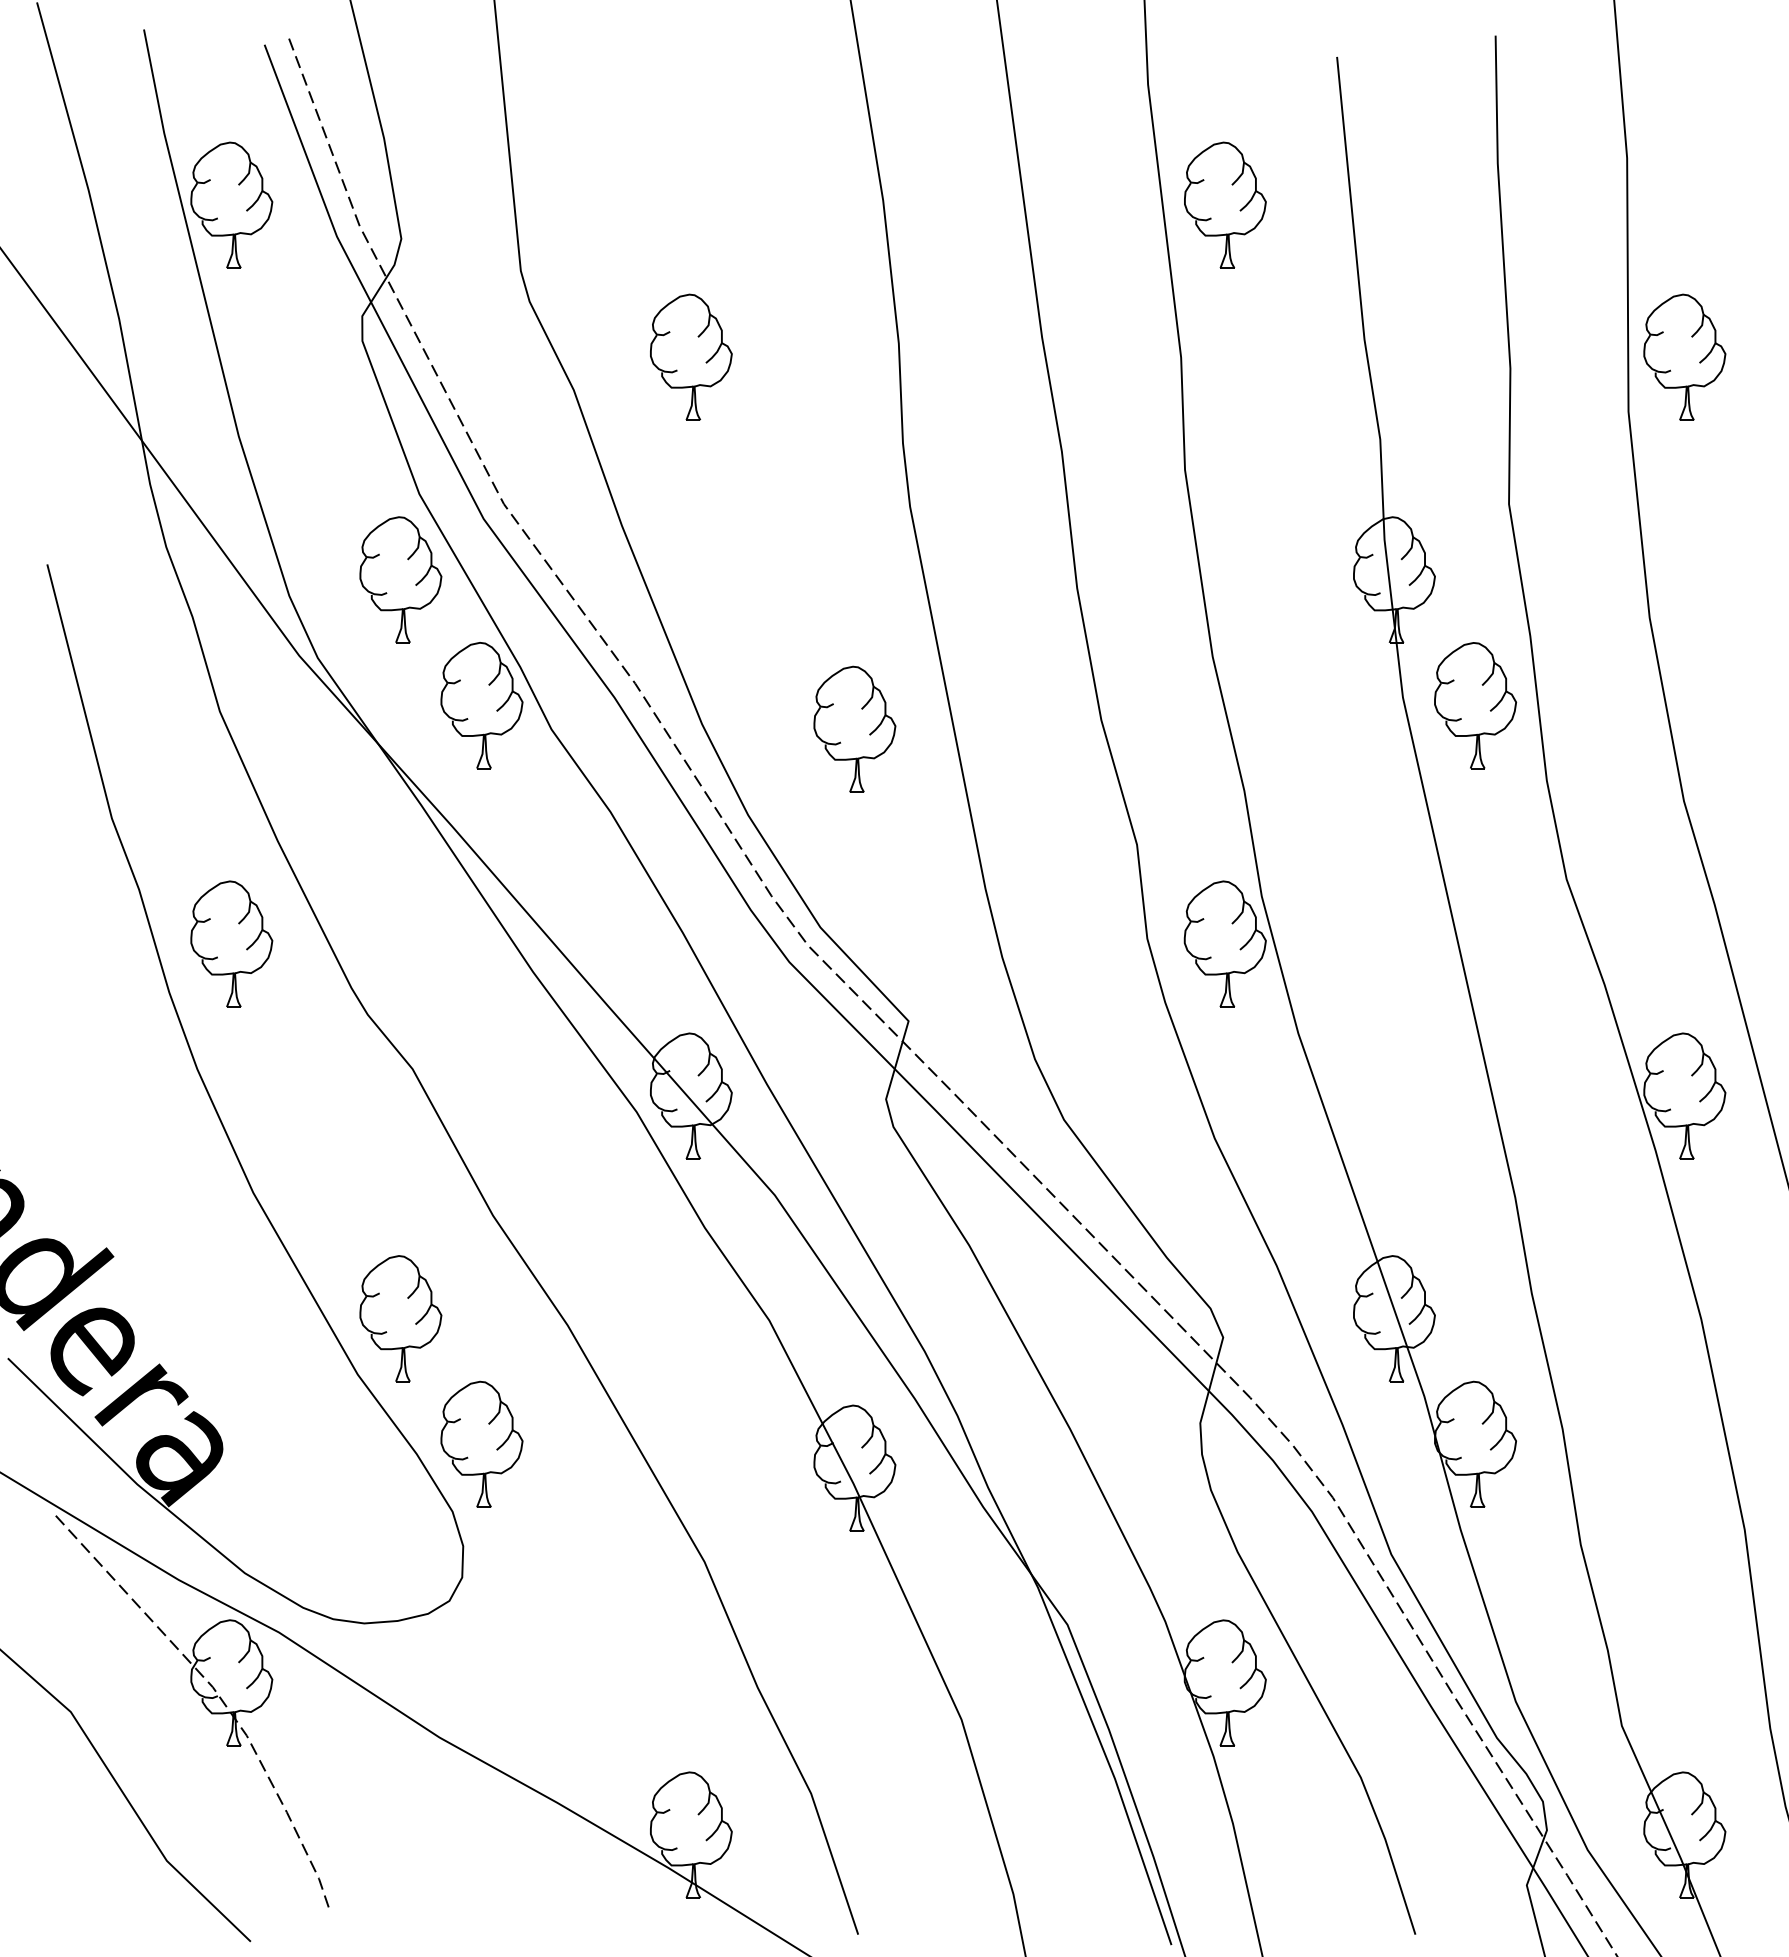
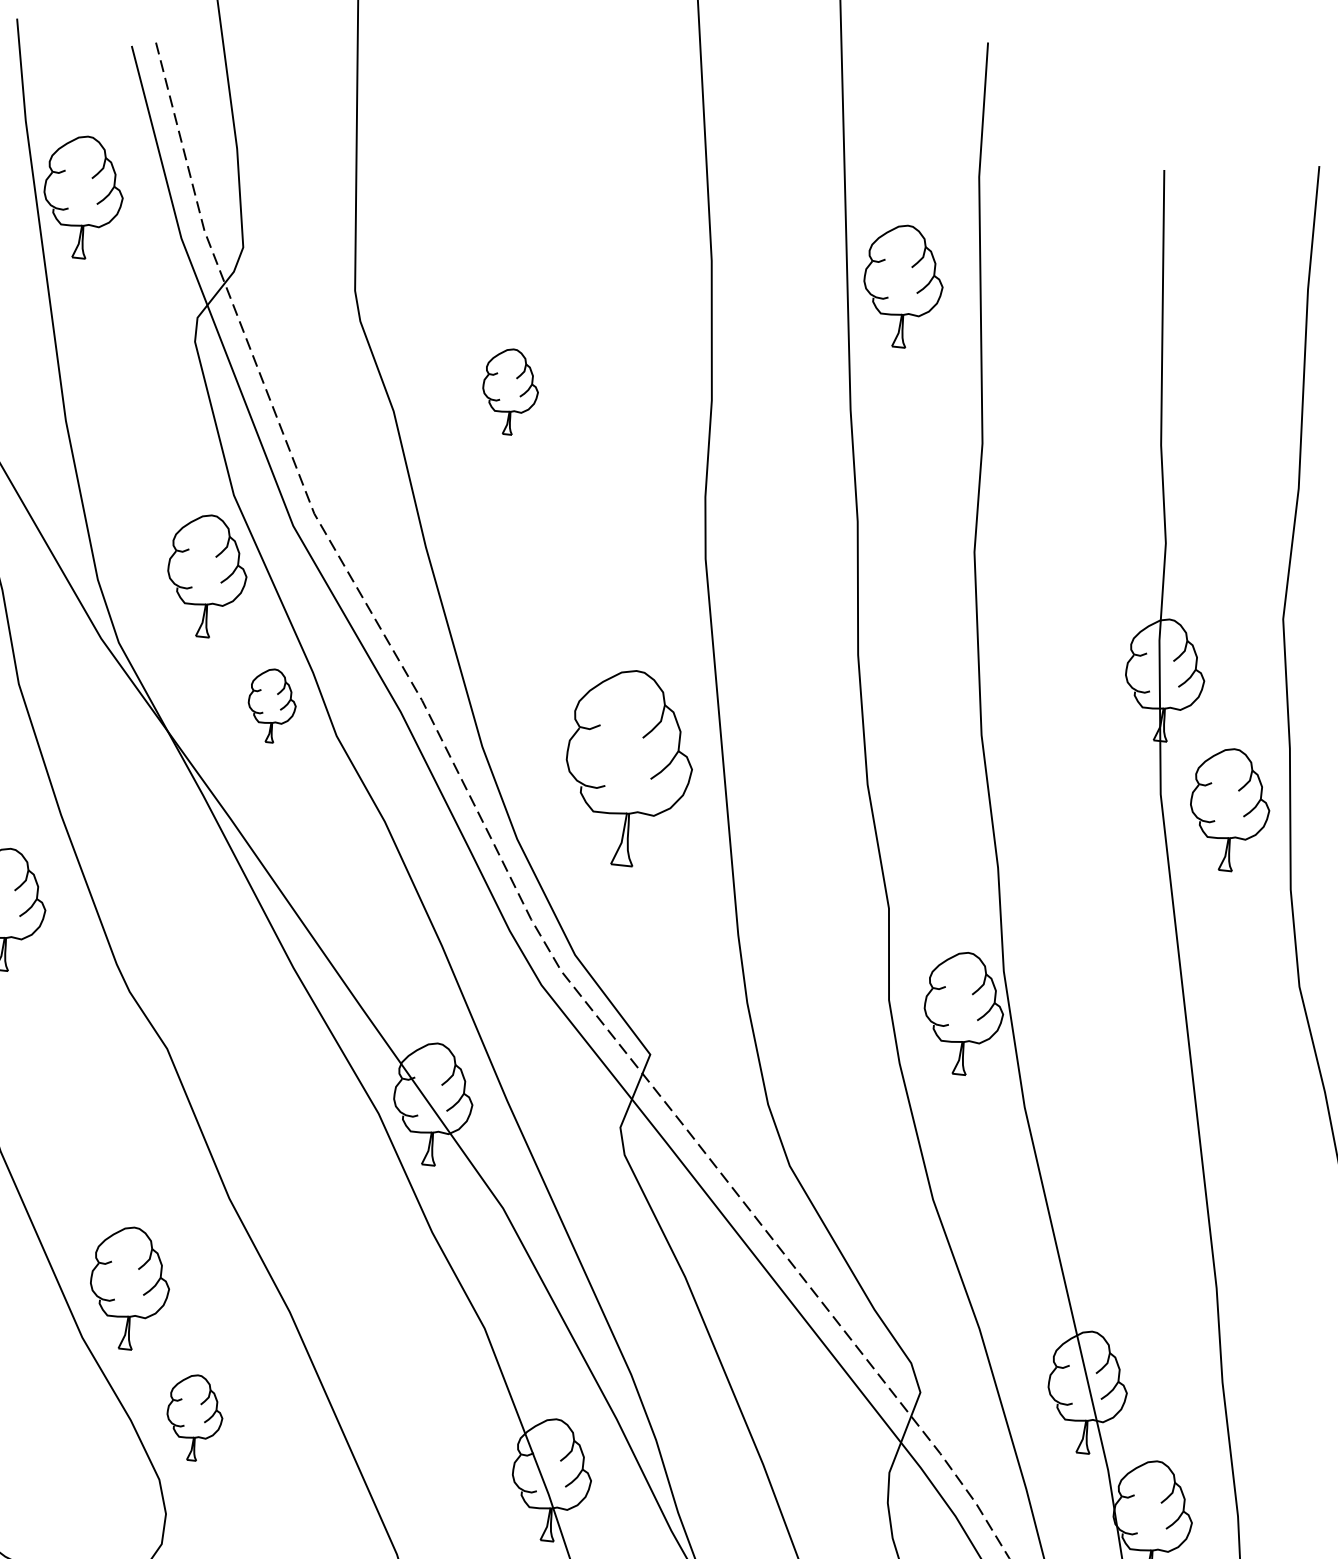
part: (1225, 204) -> (903, 285), moved
part: (691, 356) -> (510, 391), size x0.7
part: (481, 705) -> (271, 705), size x0.6
part: (854, 728) -> (628, 766), size x1.6
part: (481, 1443) -> (194, 1416), size x0.7

